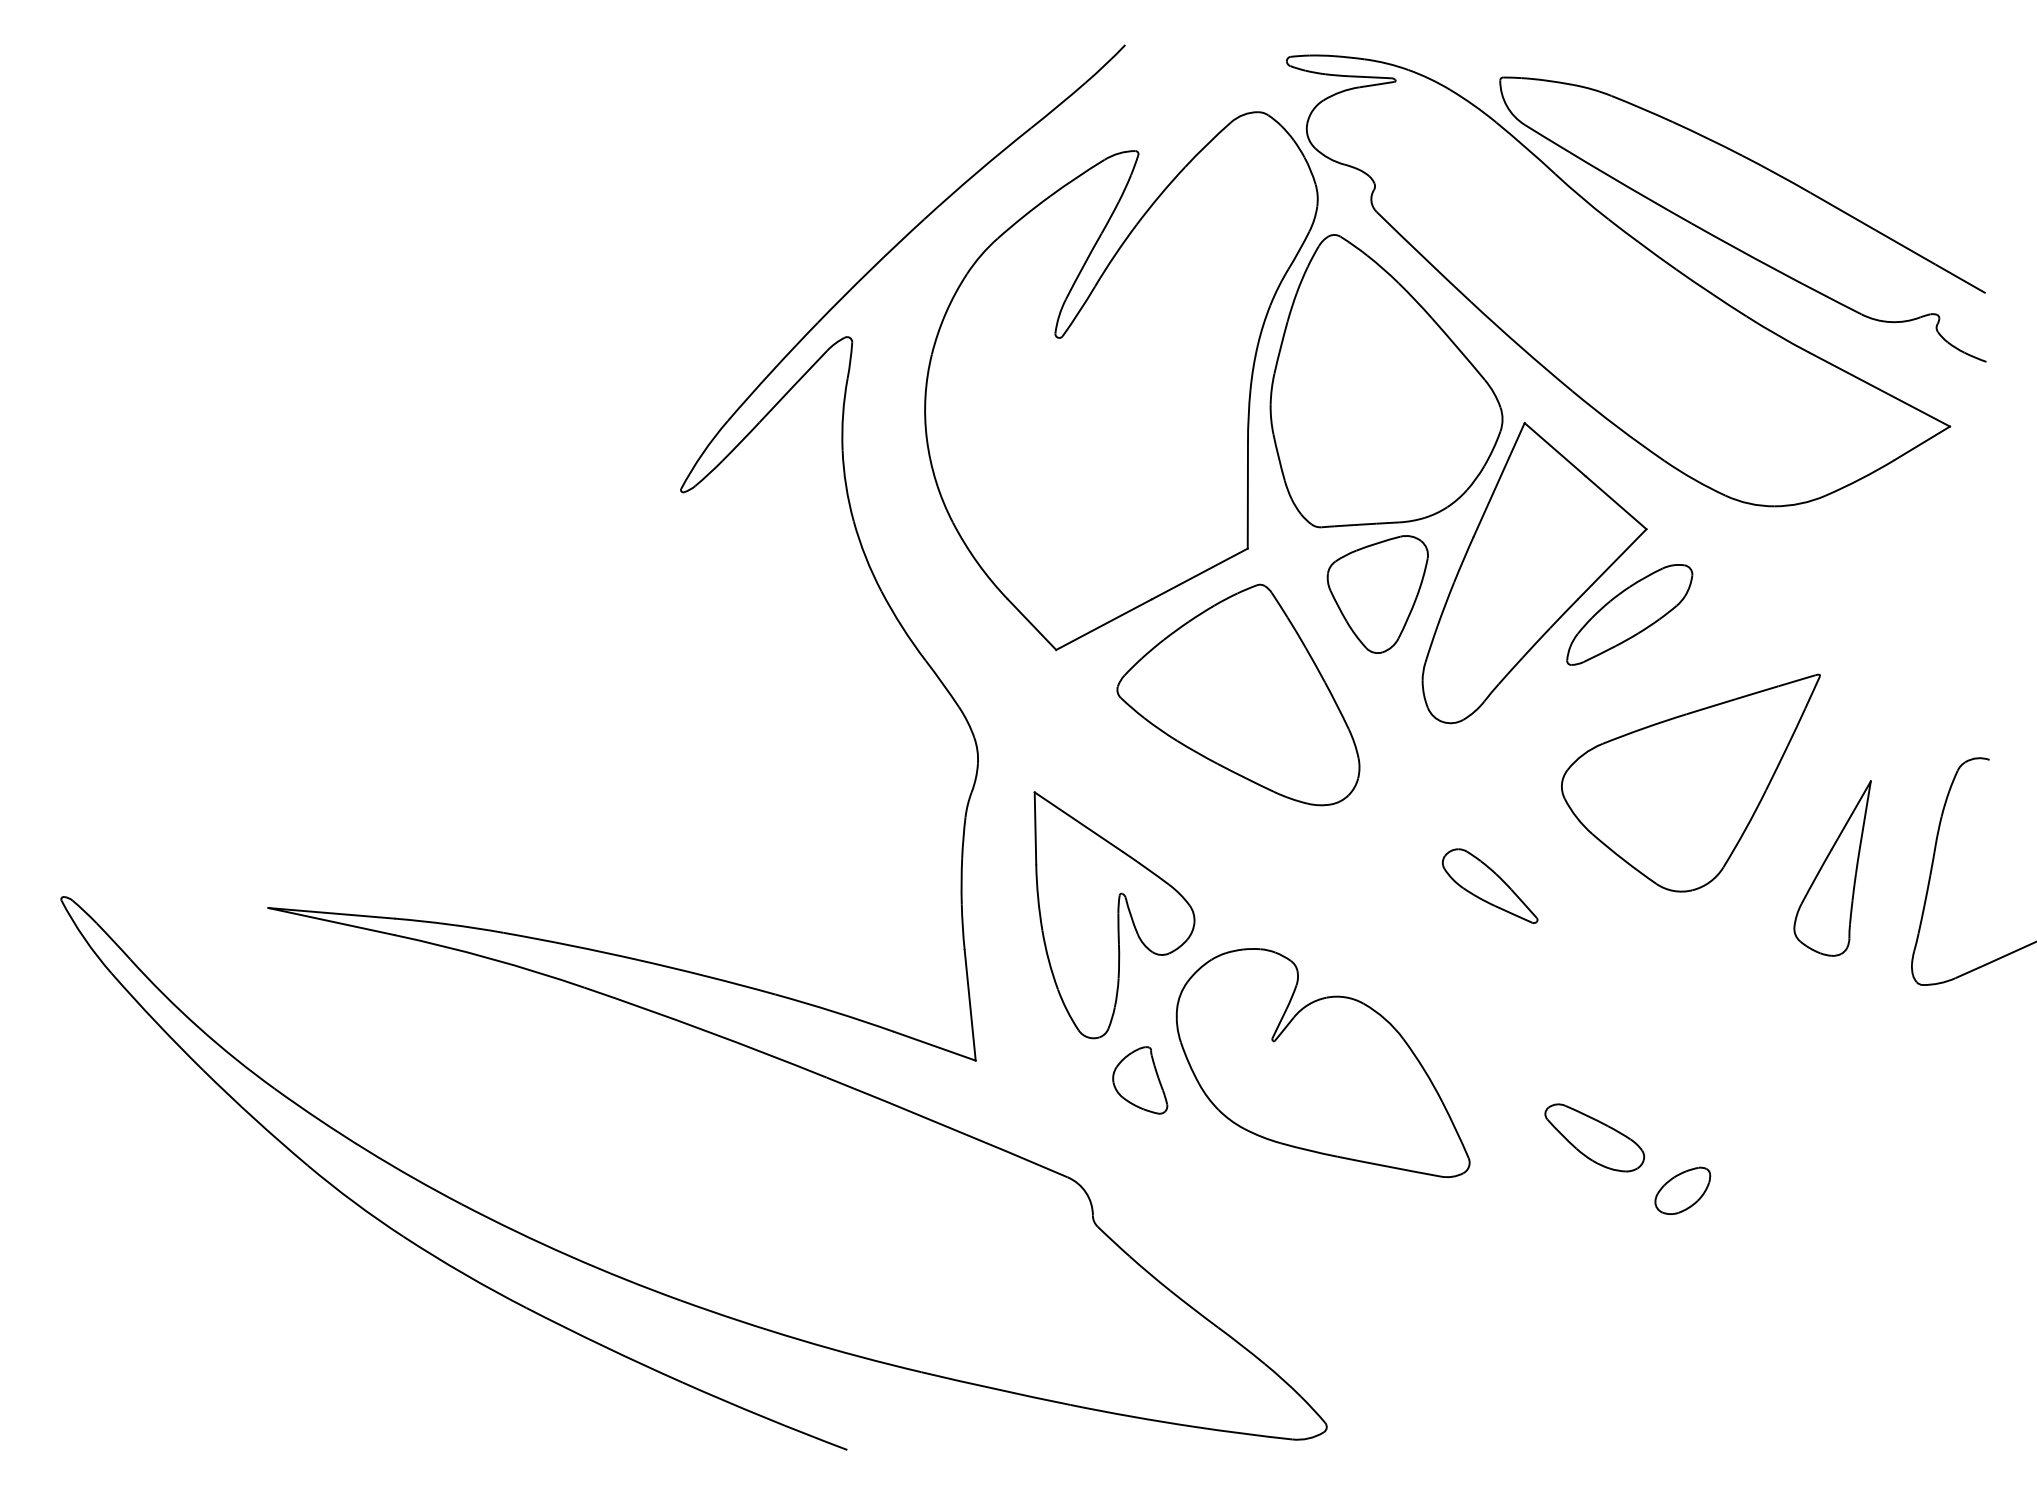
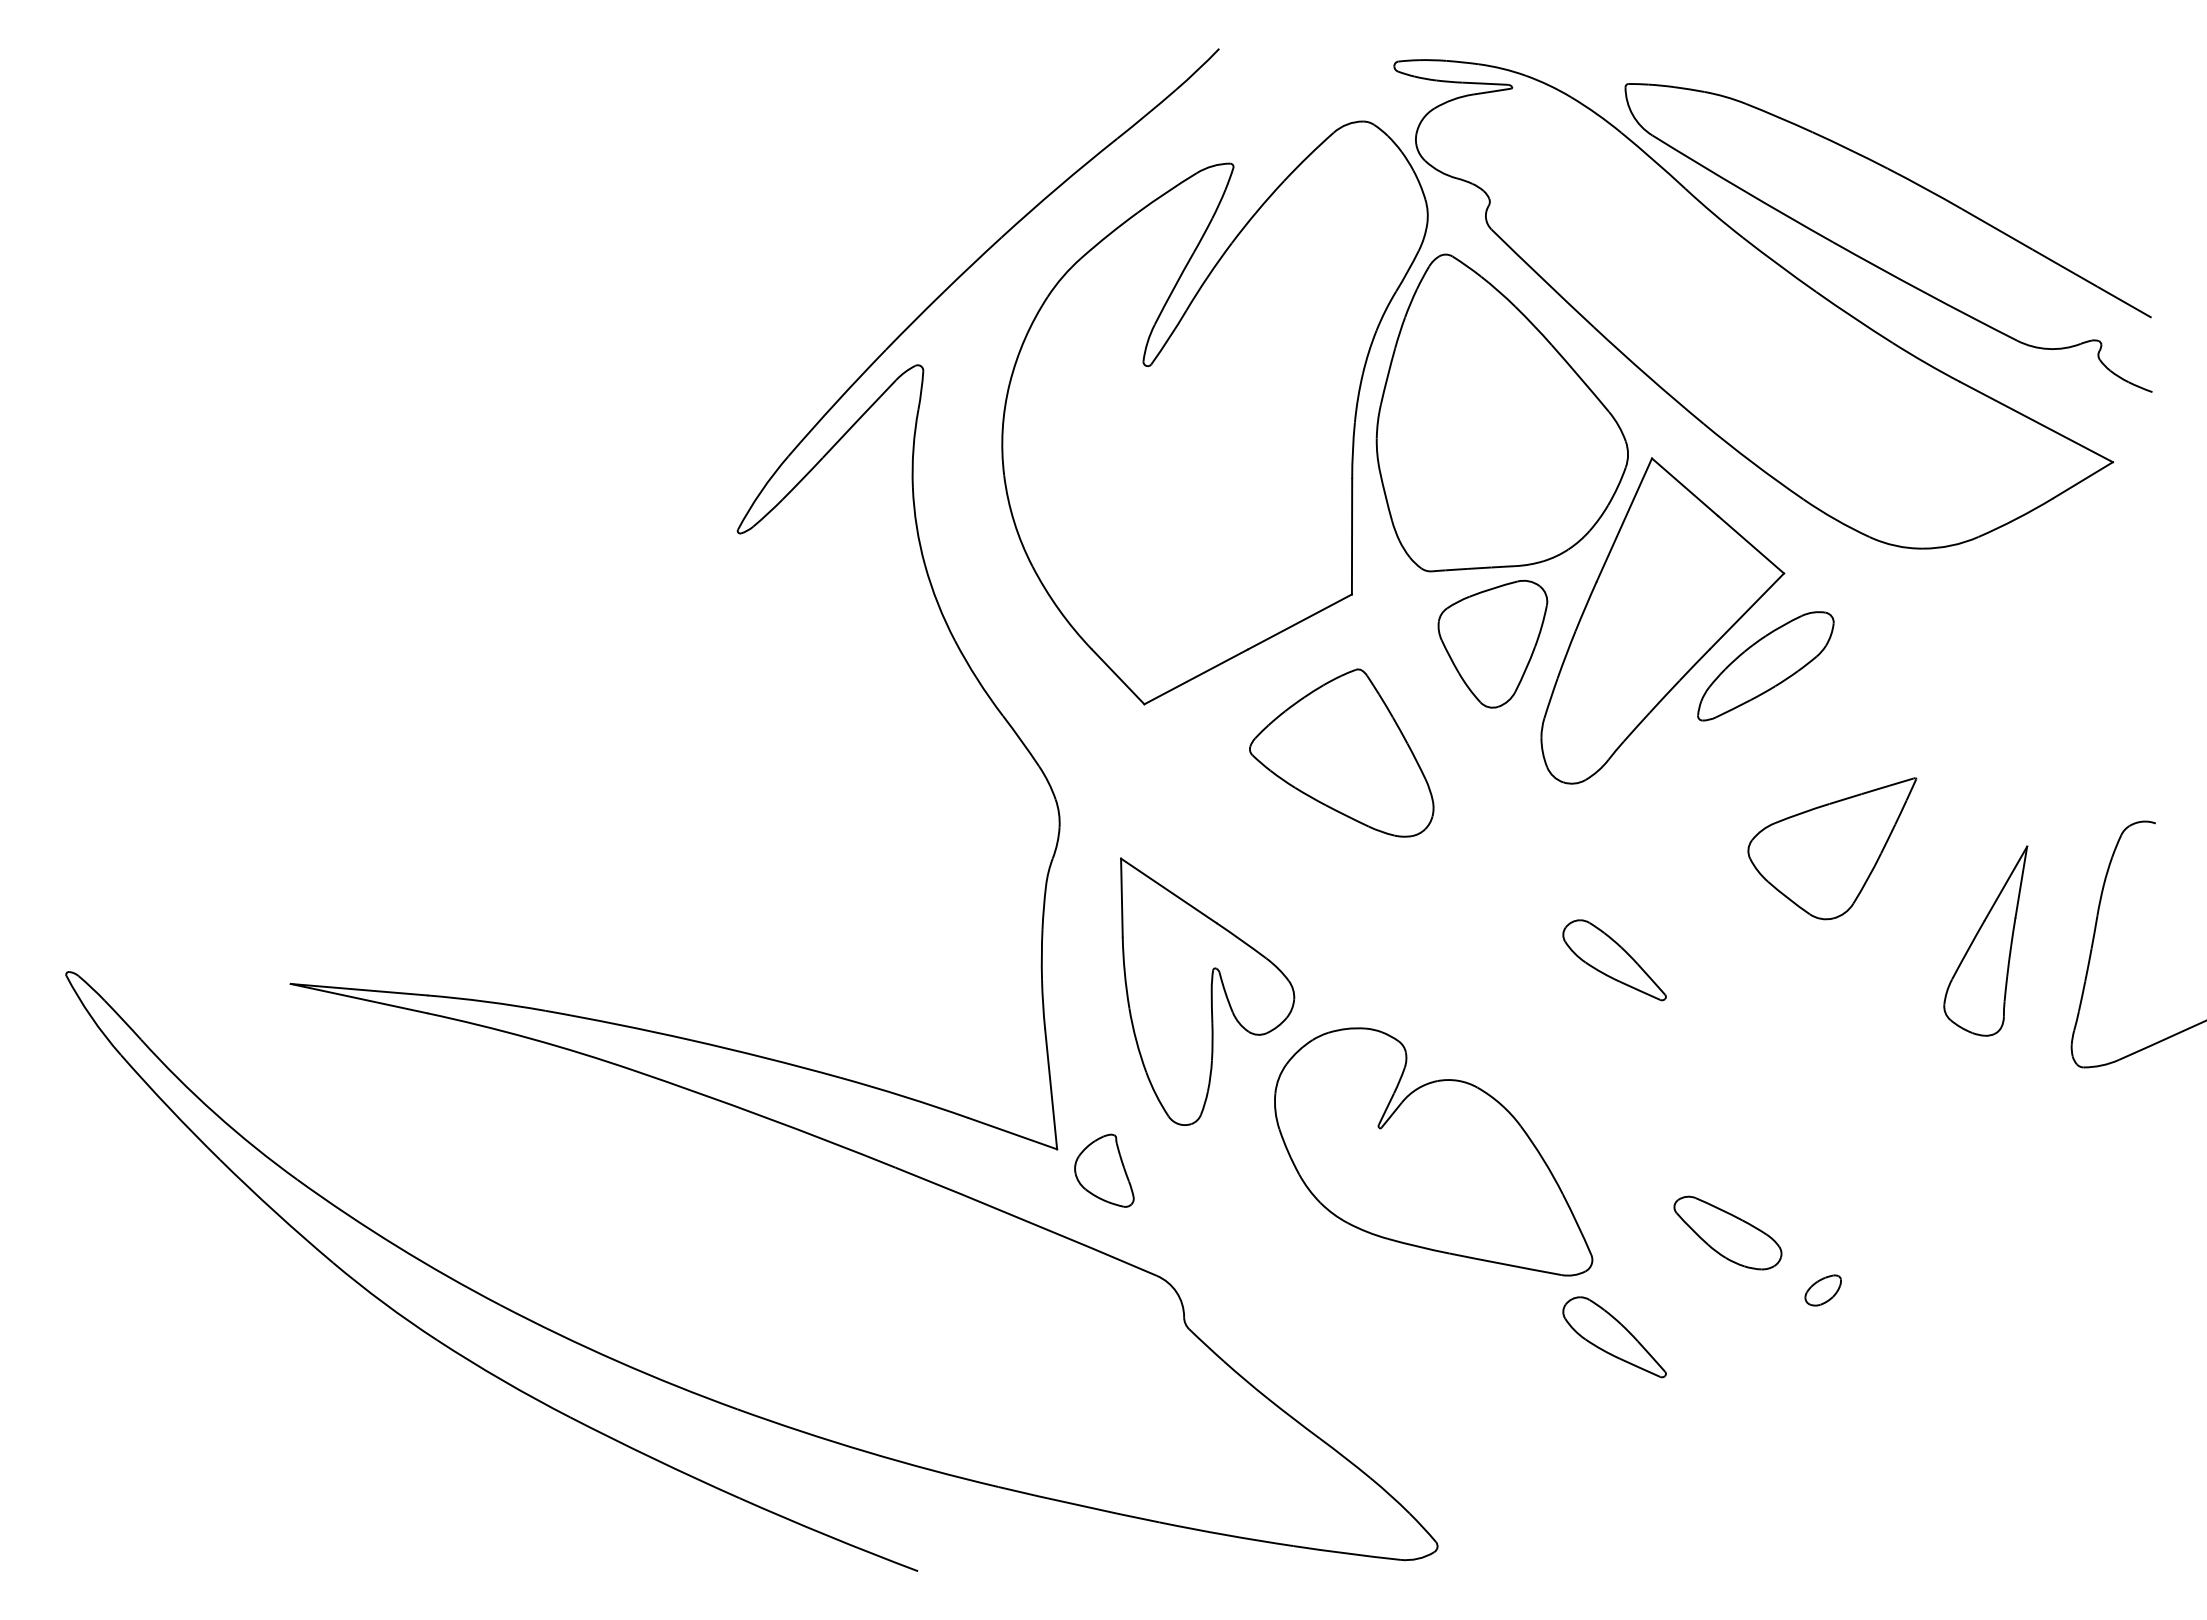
part: (1238, 694) -> (1341, 752), size x0.7
part: (1691, 783) -> (1832, 848), size x0.6
part: (1140, 1080) -> (1104, 1170), moved
part: (1681, 1190) -> (1822, 1290), size x0.6
part: (1490, 1234) -> (1614, 1337), added

